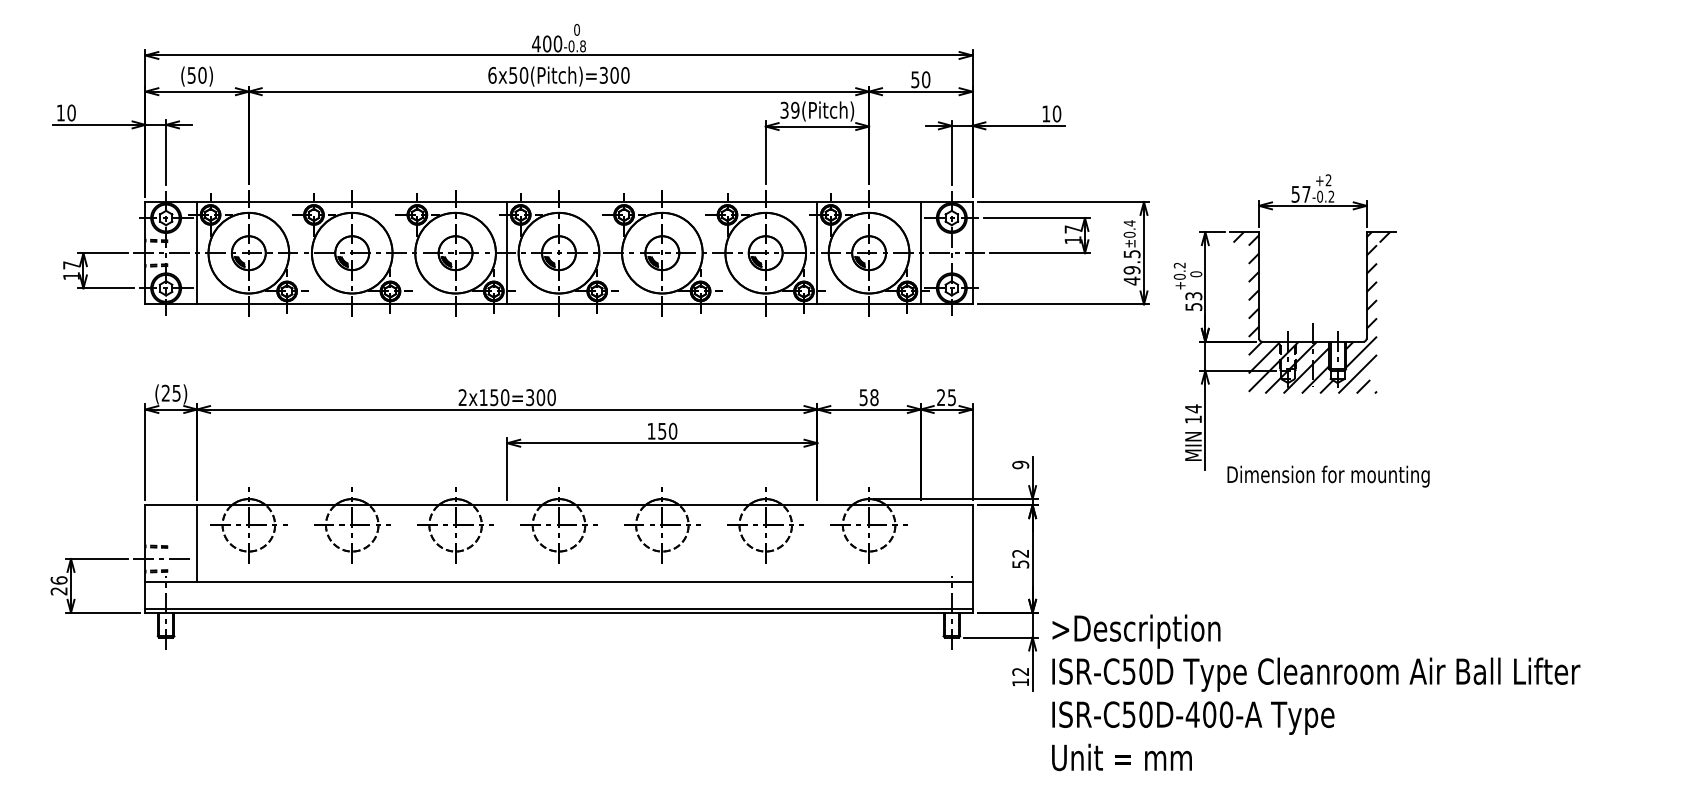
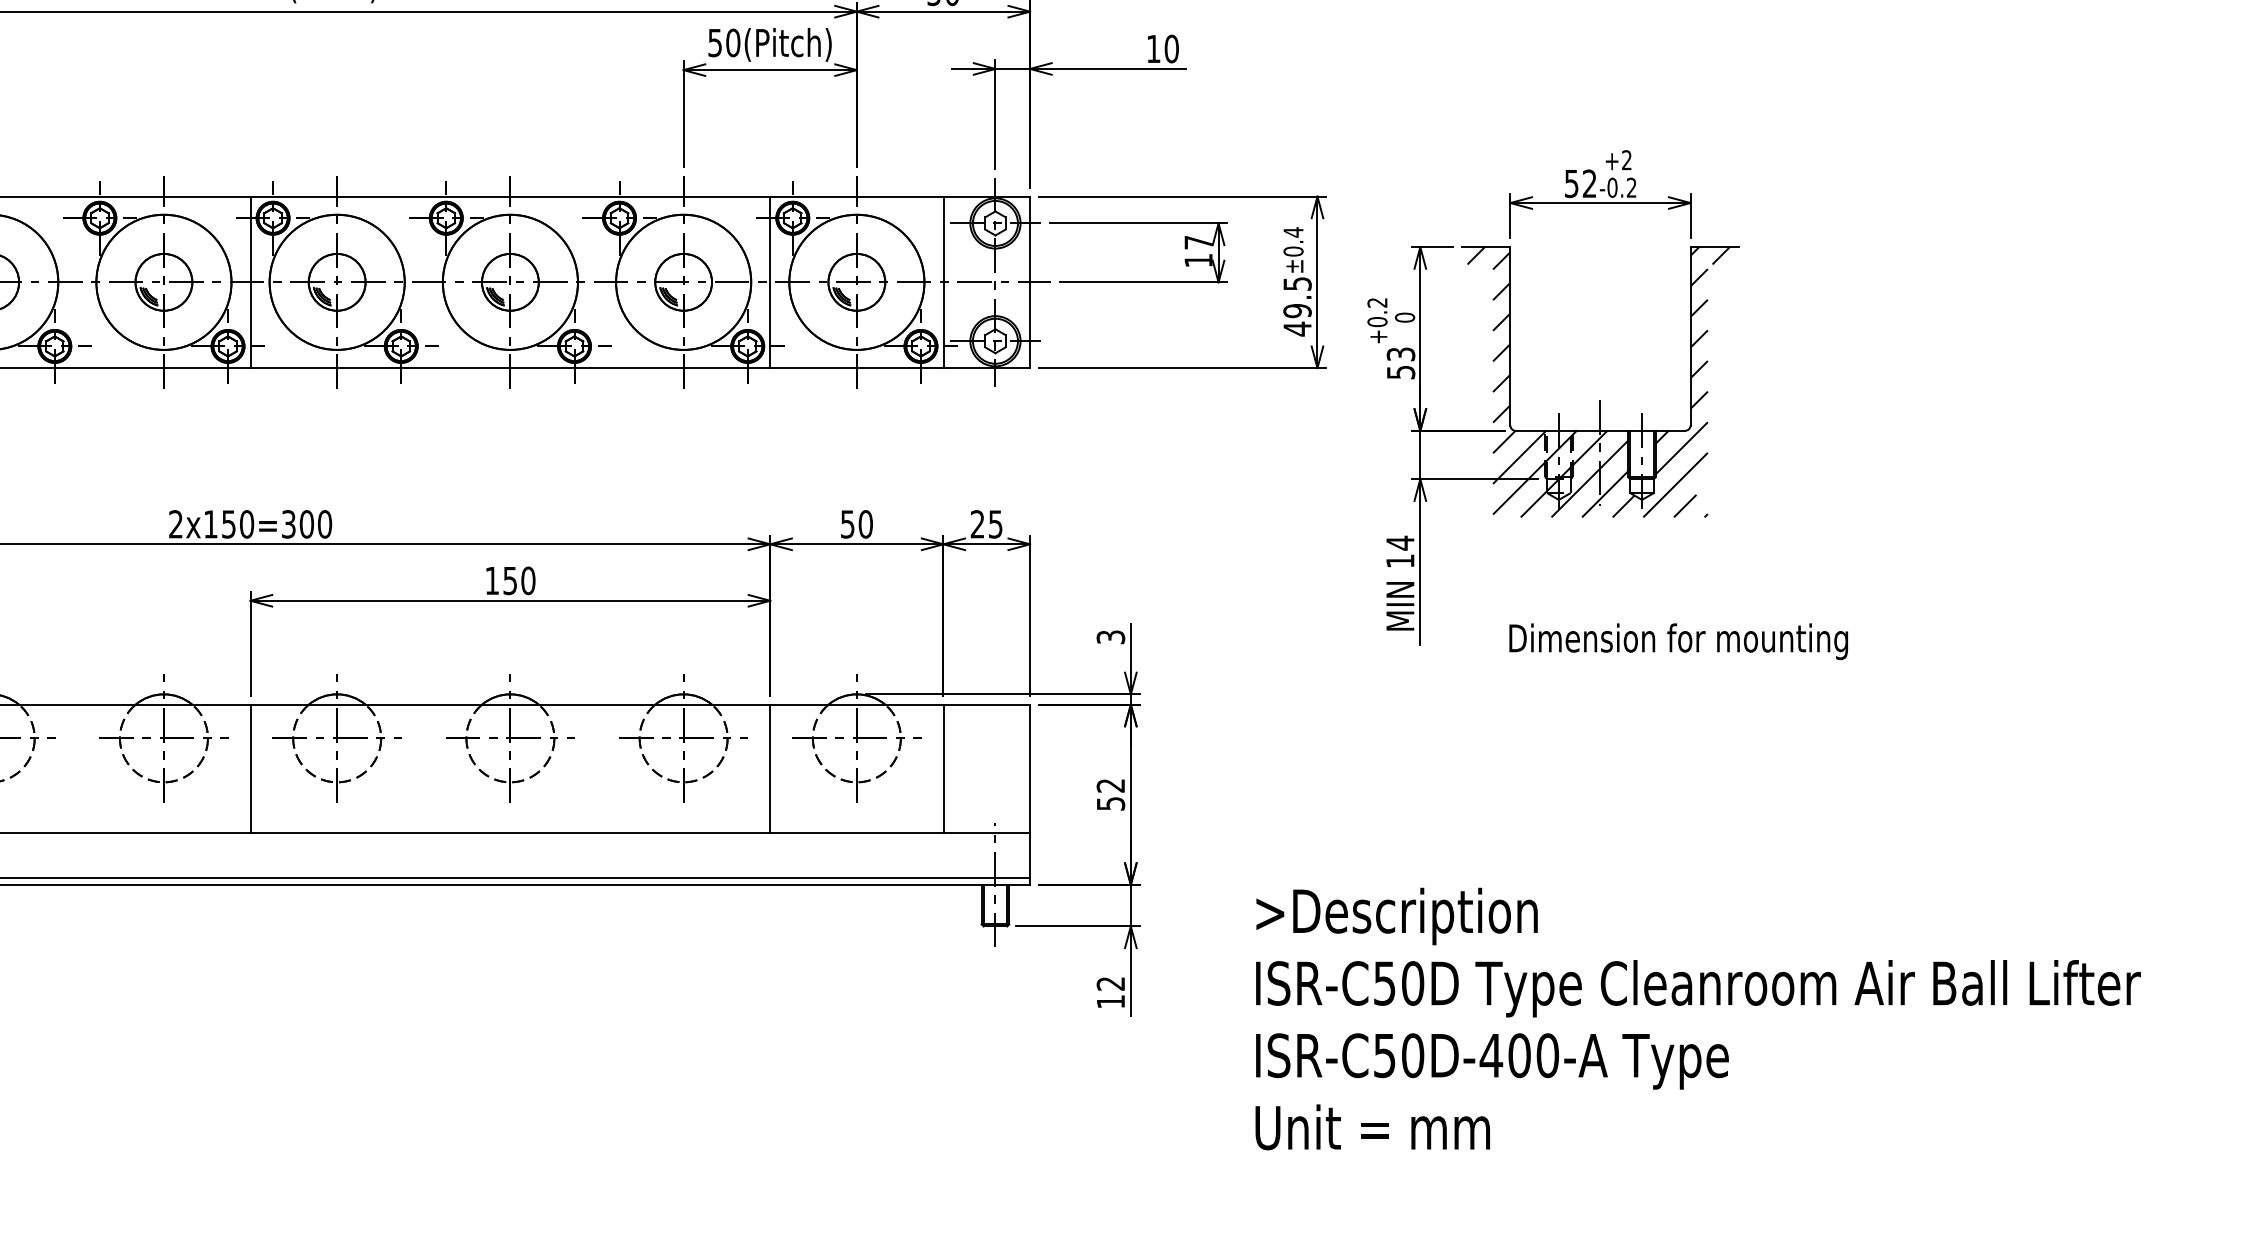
text: (789, 109) -> (723, 41), 39(Pitch) -> 50(Pitch)
text: (1306, 193) -> (1589, 182), 57 -> 52
text: (874, 397) -> (865, 524), 58 -> 50
text: (1020, 464) -> (1110, 636), 9 -> 3
text: (1328, 476) -> (1678, 641), moved
line: (507, 543) -> (250, 768), added
line: (817, 543) -> (770, 768), added
line: (920, 543) -> (942, 768), added
text: (1316, 692) -> (1698, 1018), moved

